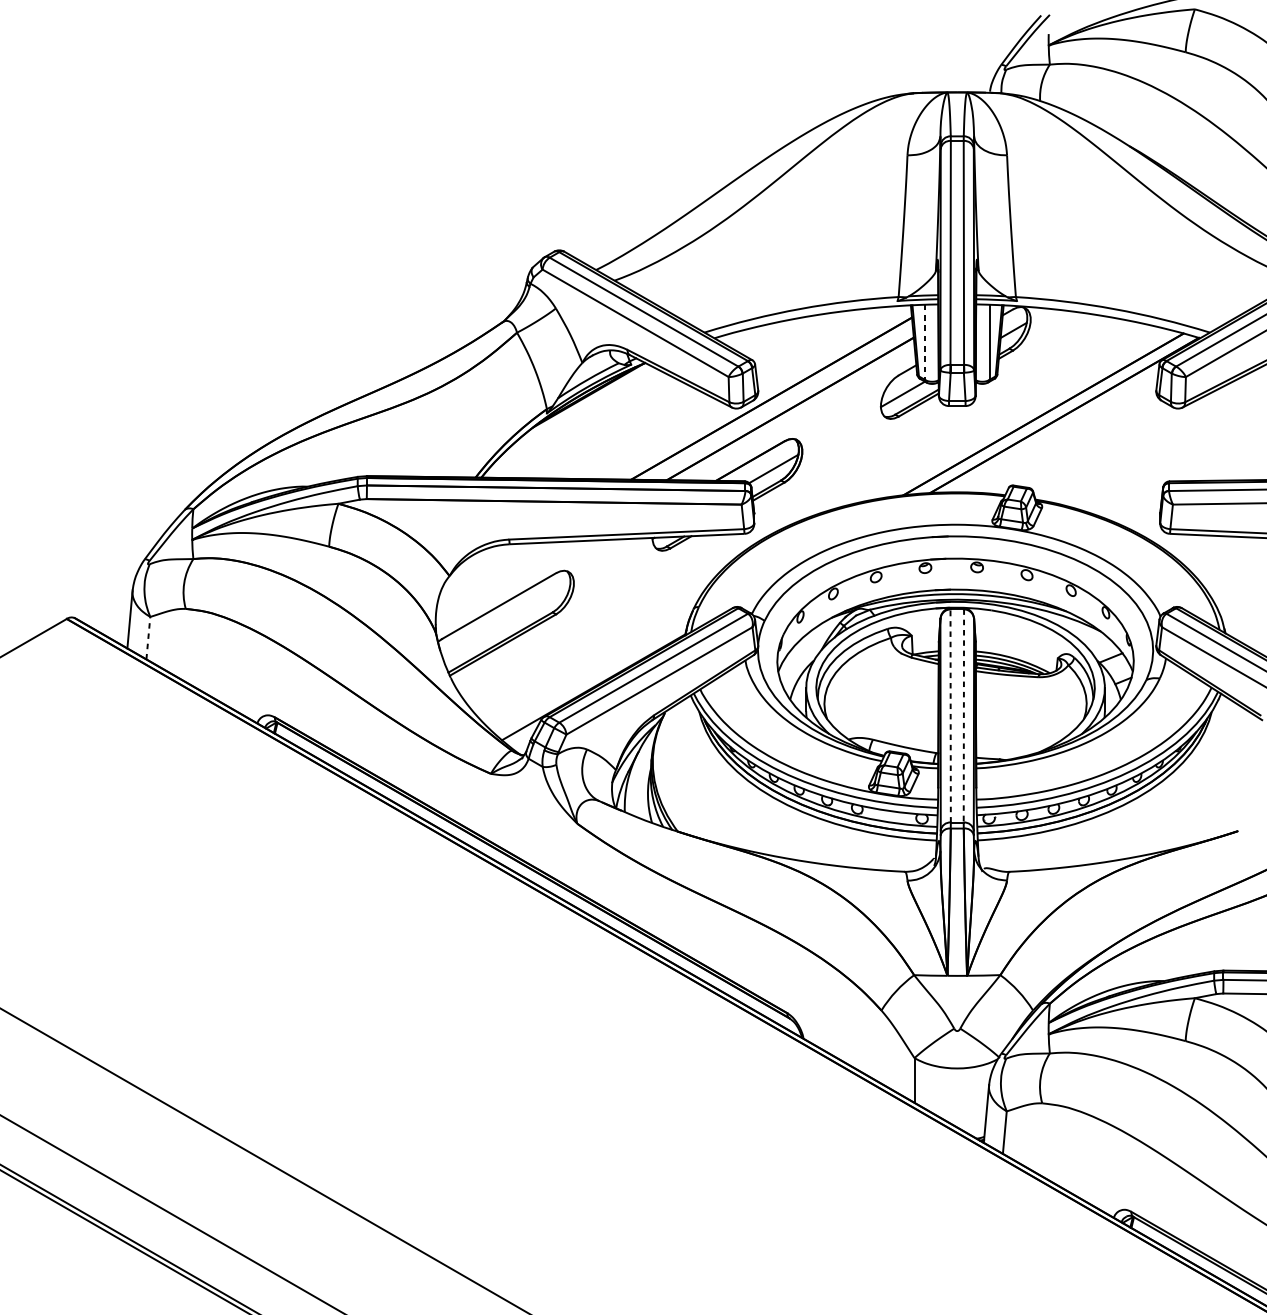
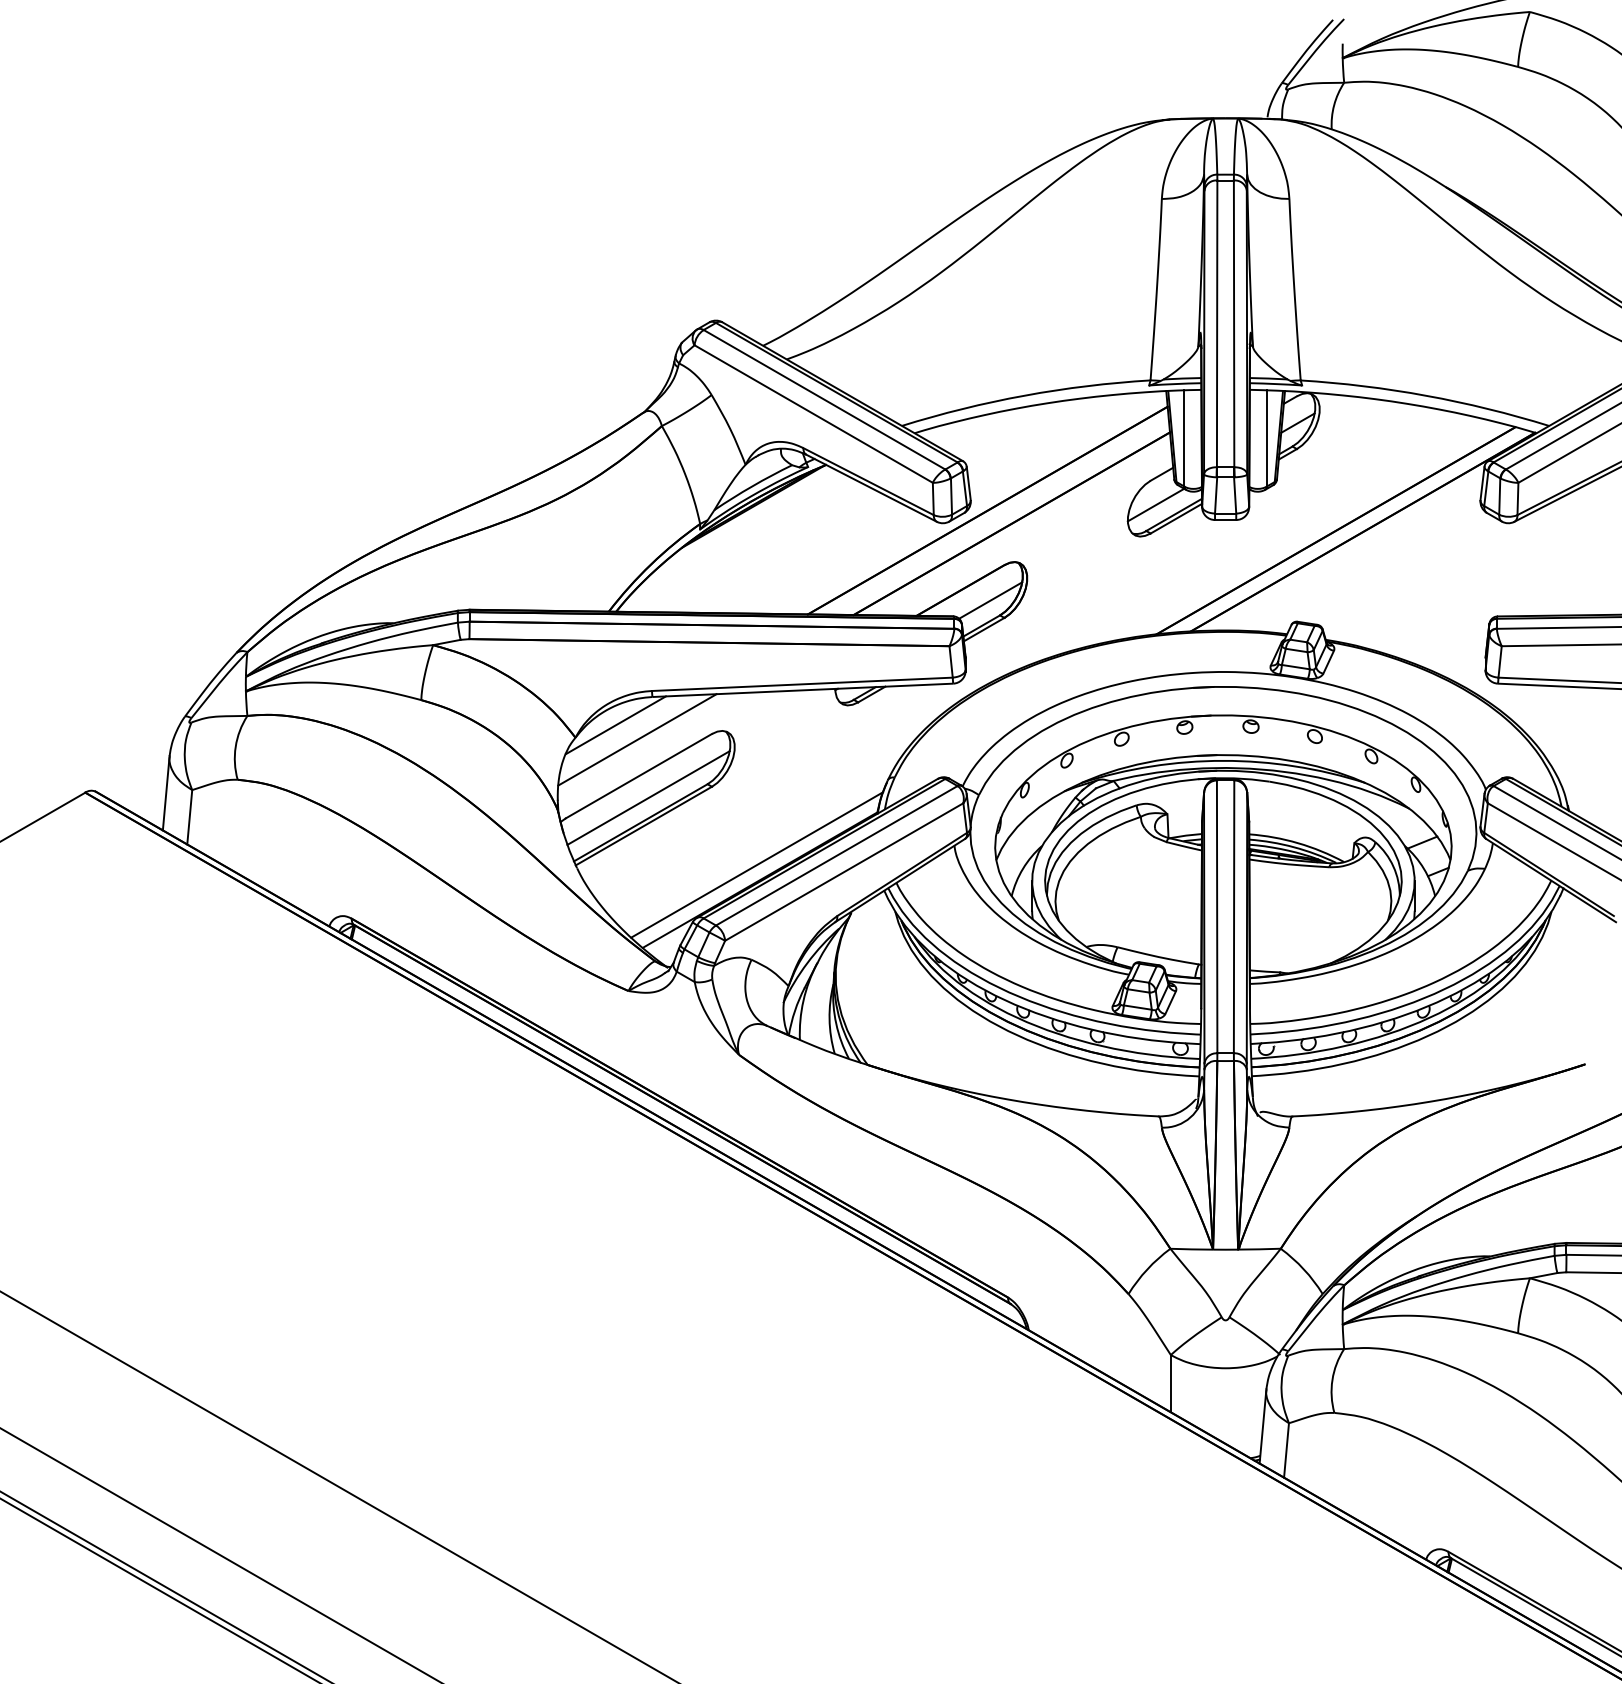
line: (925, 342) -> (1184, 438), dashed -> solid
line: (480, 566) -> (615, 725), added
line: (498, 577) -> (637, 739), added
line: (506, 622) -> (648, 797), added
line: (148, 637) -> (189, 816), dashed -> solid
line: (591, 675) -> (757, 864), added
line: (950, 715) -> (1217, 916), dashed -> solid
line: (964, 716) -> (1234, 917), dashed -> solid

